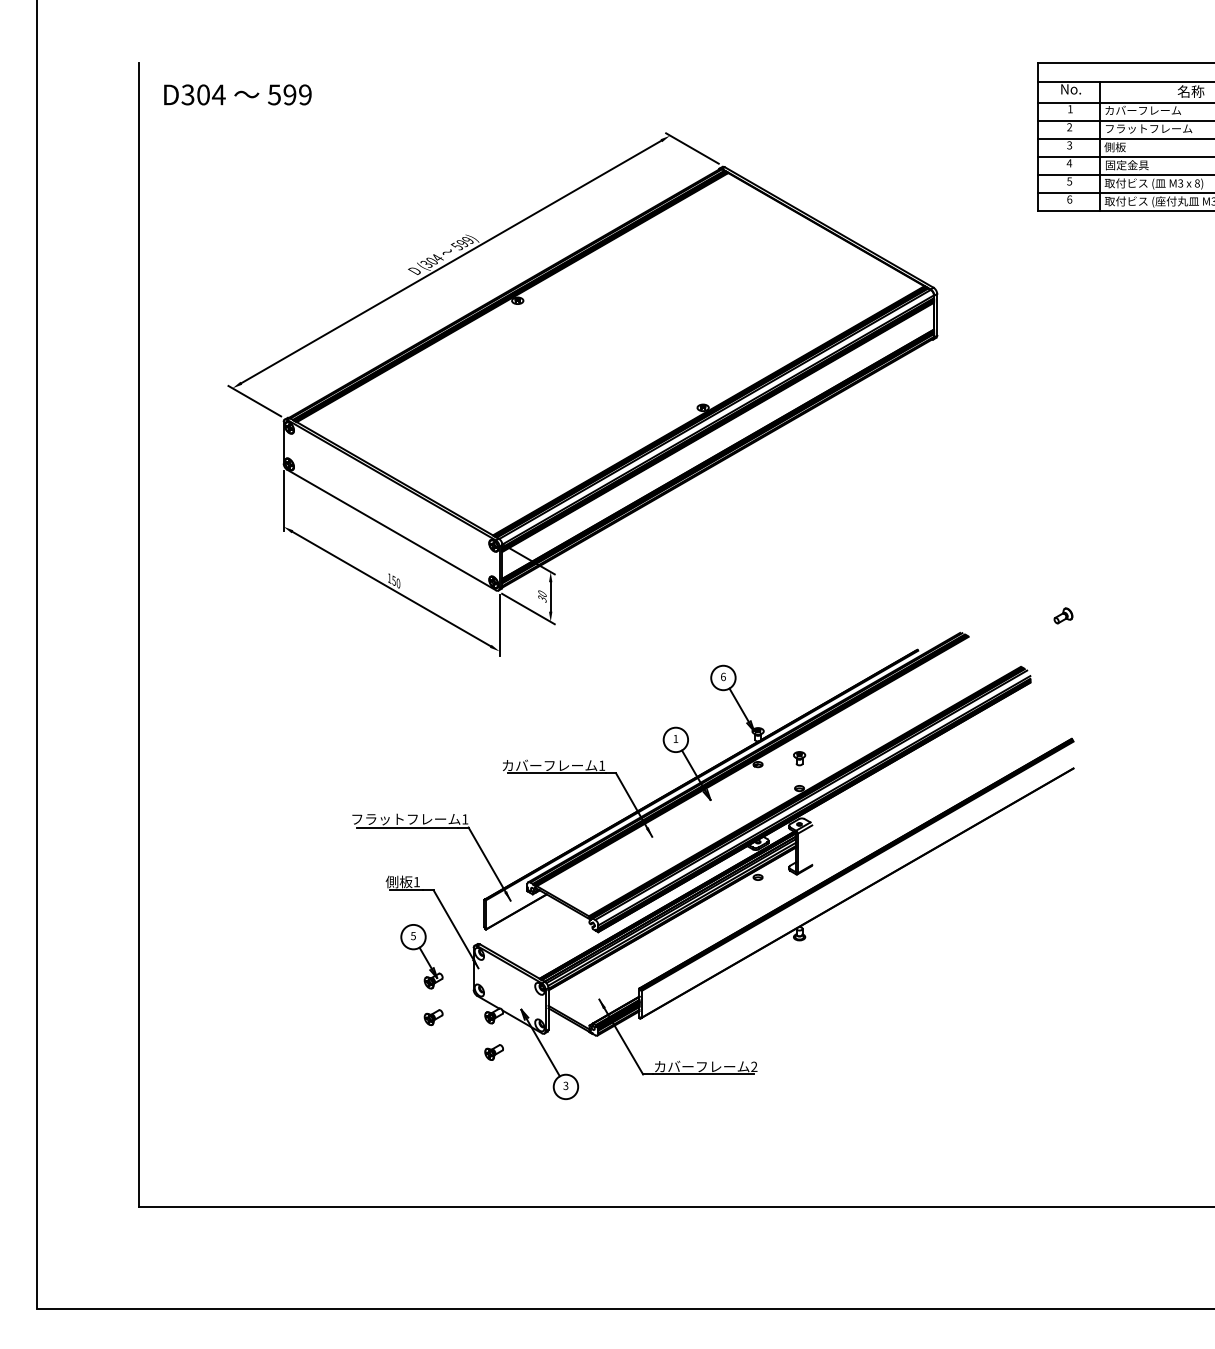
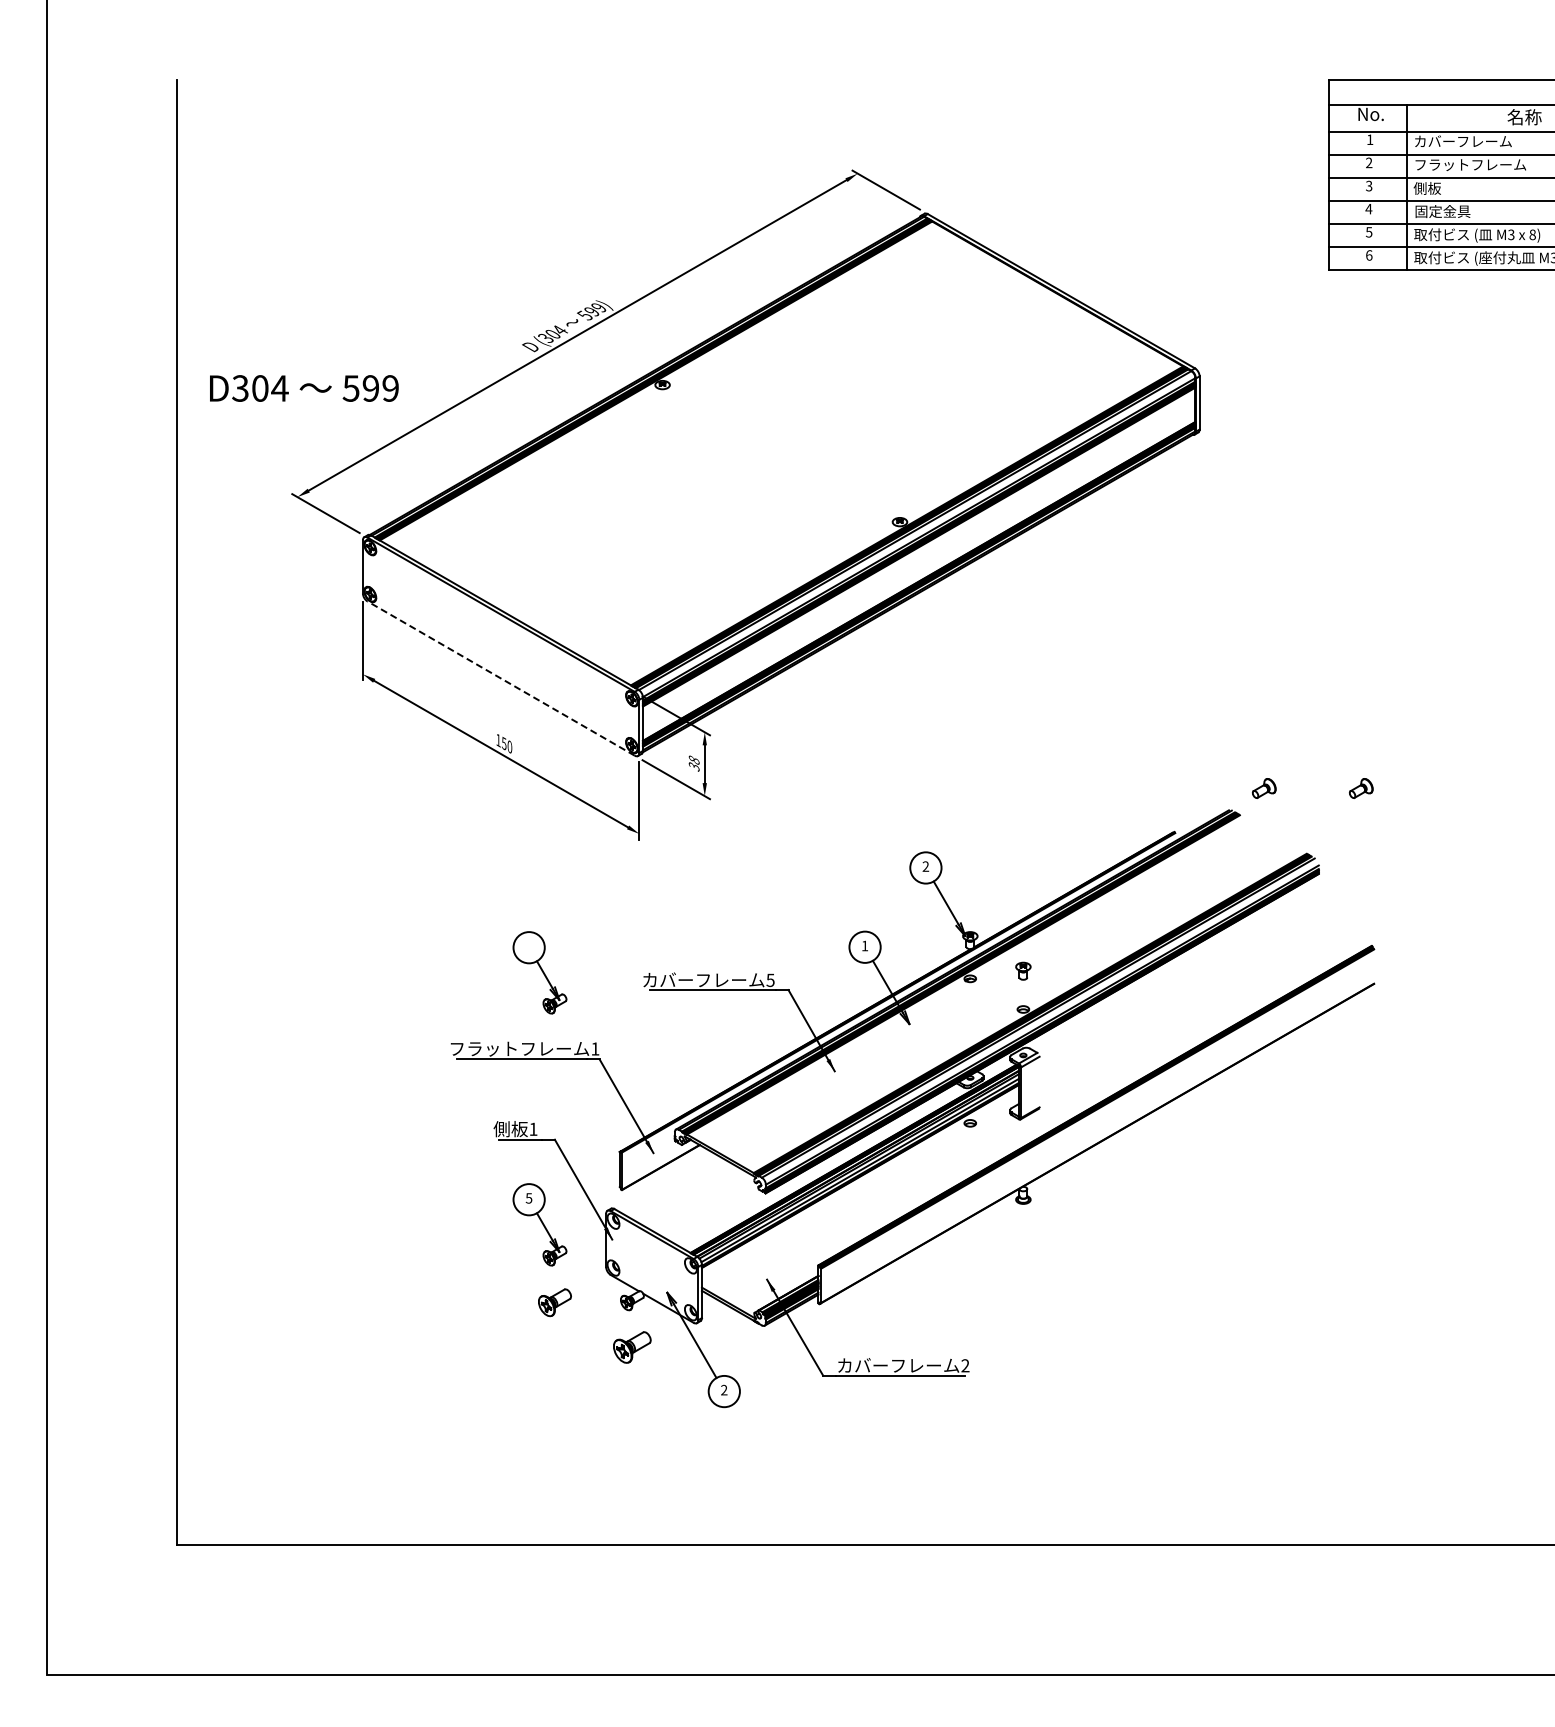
text: (238, 94) -> (304, 388), moved
line: (391, 529) -> (500, 678), solid -> dashed
text: (542, 593) -> (694, 759), 30 -> 38
part: (987, 615) -> (1264, 788), added
text: (723, 676) -> (925, 866), 6 -> 2
part: (421, 759) -> (539, 972), added
text: (602, 765) -> (770, 980), 1 -> 5
part: (433, 1017) -> (554, 1302), size x1.4
part: (494, 1052) -> (632, 1347), size x1.6
text: (566, 1086) -> (724, 1390), 3 -> 2

